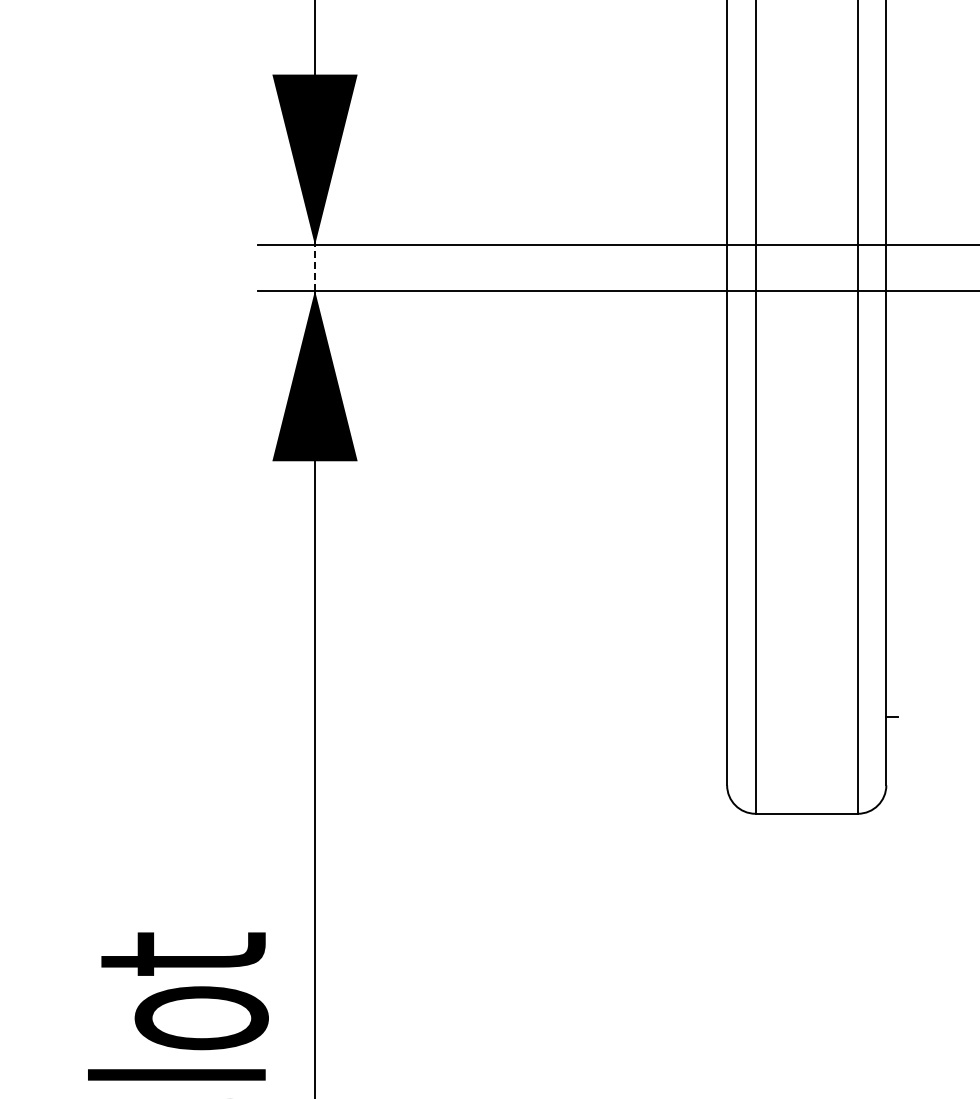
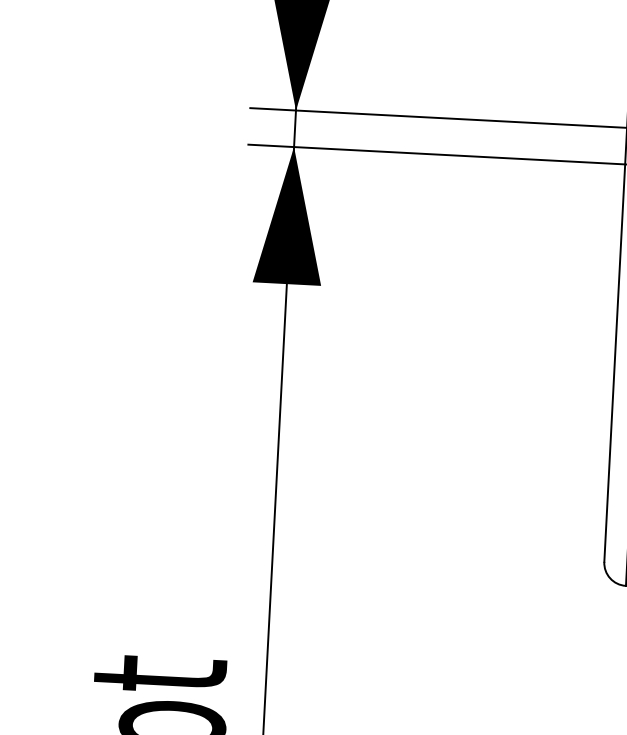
line: (315, 267) -> (295, 128), dashed -> solid

